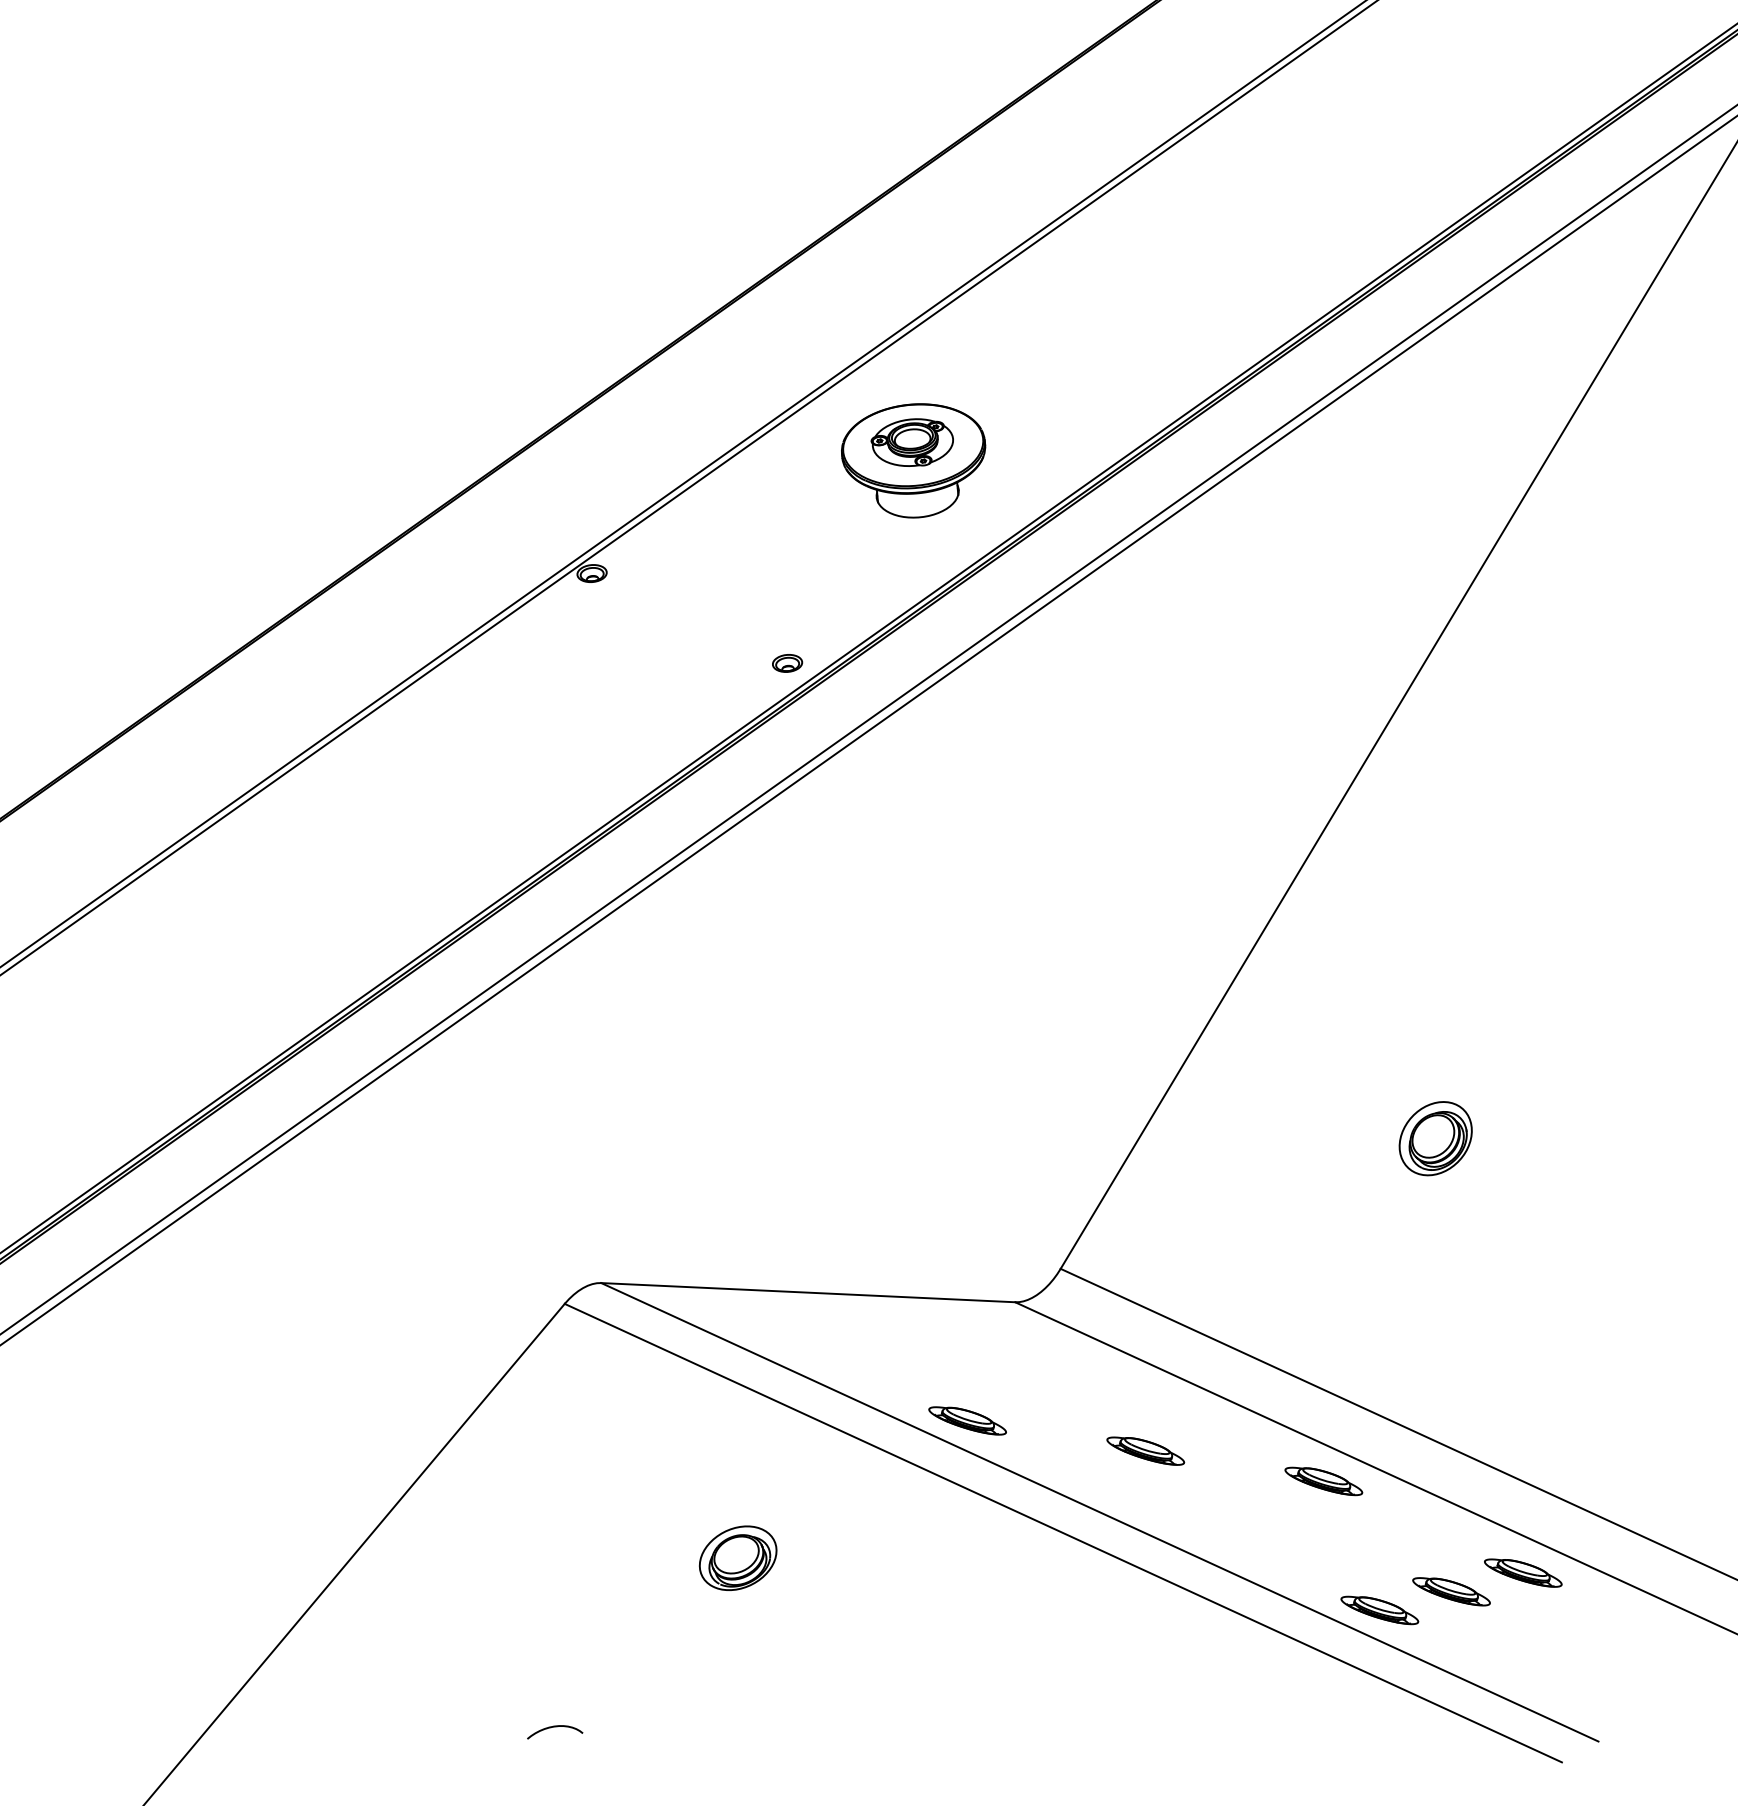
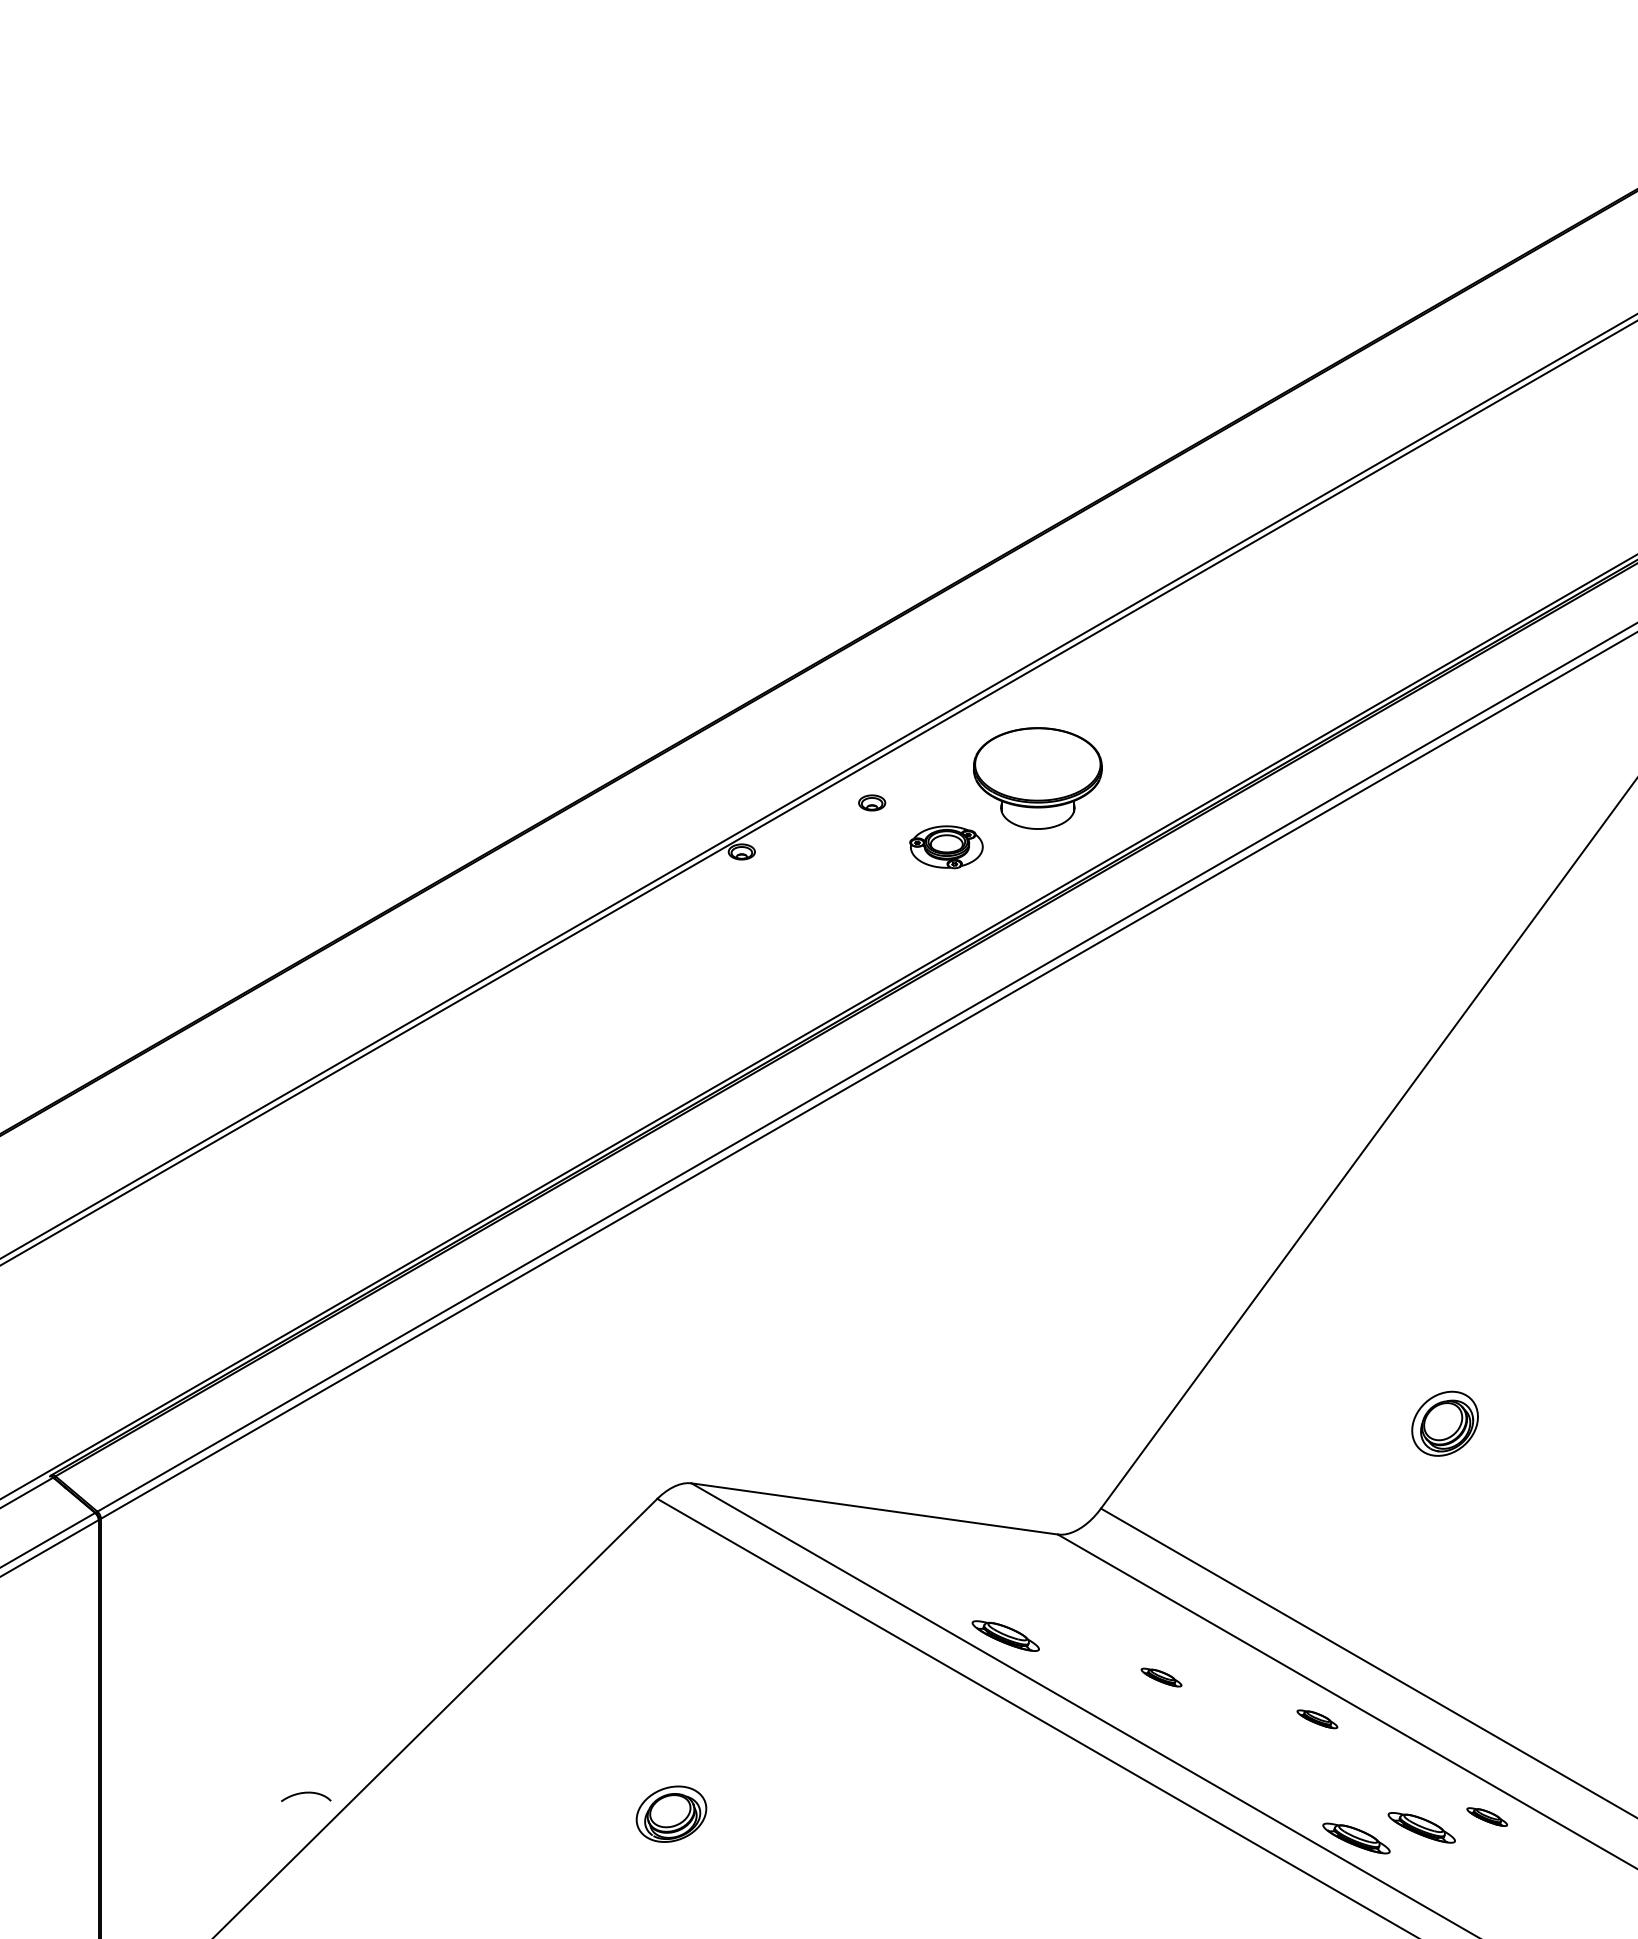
part: (912, 443) -> (946, 847), moved
part: (787, 662) -> (872, 802), moved
part: (1145, 1451) -> (1161, 1677), size x0.6
part: (1324, 1481) -> (1317, 1719), size x0.6
part: (738, 1557) -> (671, 1813), moved
part: (1523, 1572) -> (1487, 1816), size x0.6
curve: (554, 1727) -> (306, 1793), moved

